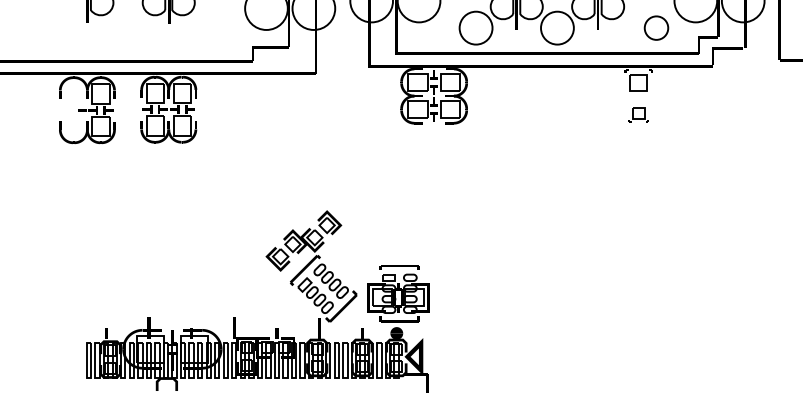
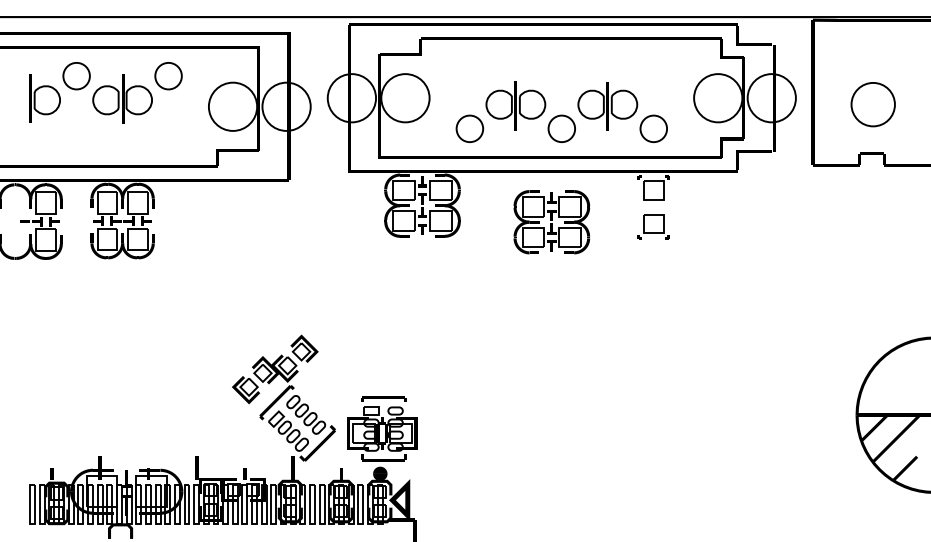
circle: (475, 27) -> (469, 128), size x0.71
circle: (557, 27) -> (561, 128), size x0.71
circle: (656, 27) -> (653, 128), moved
part: (548, 111) -> (551, 222), added
part: (638, 114) -> (653, 226), size x1.43

